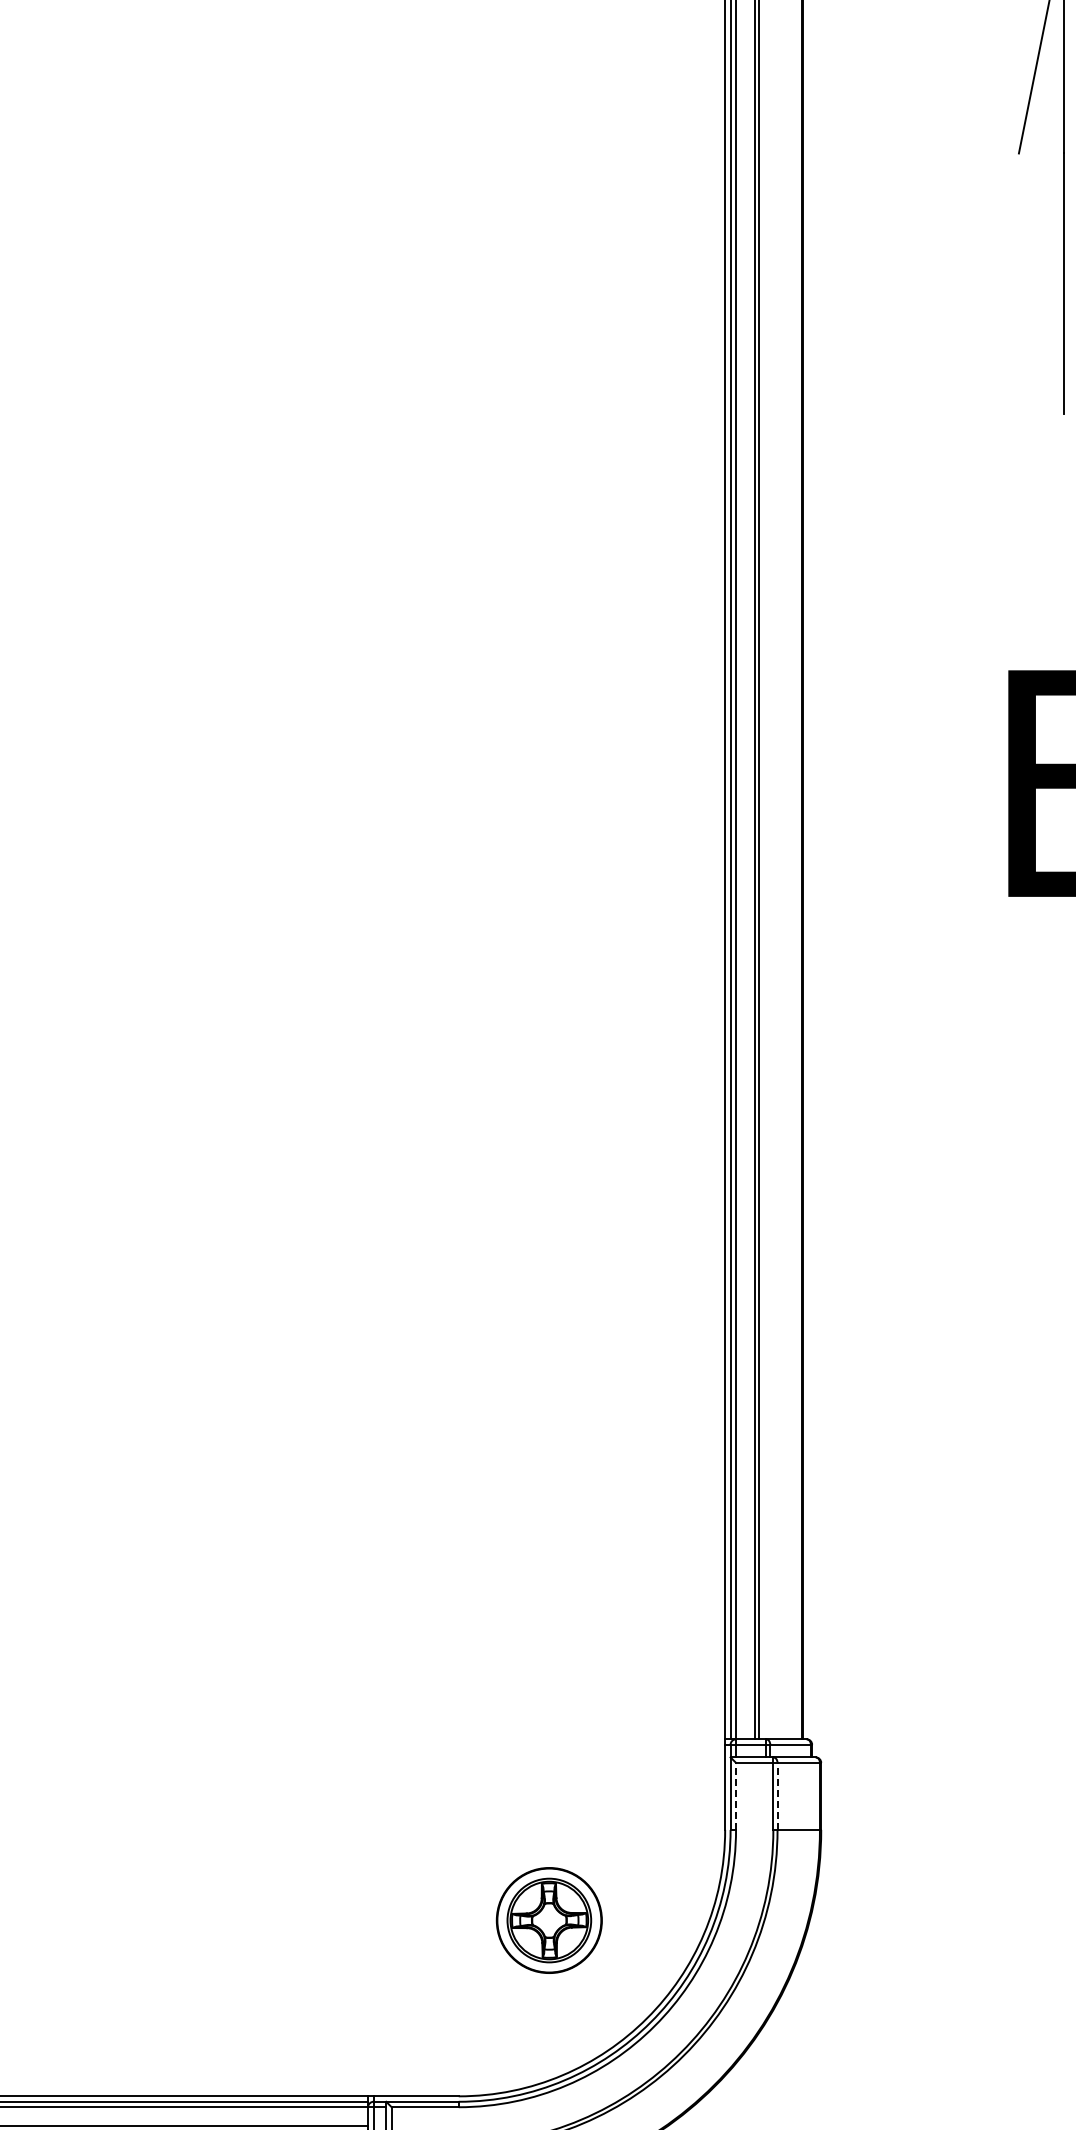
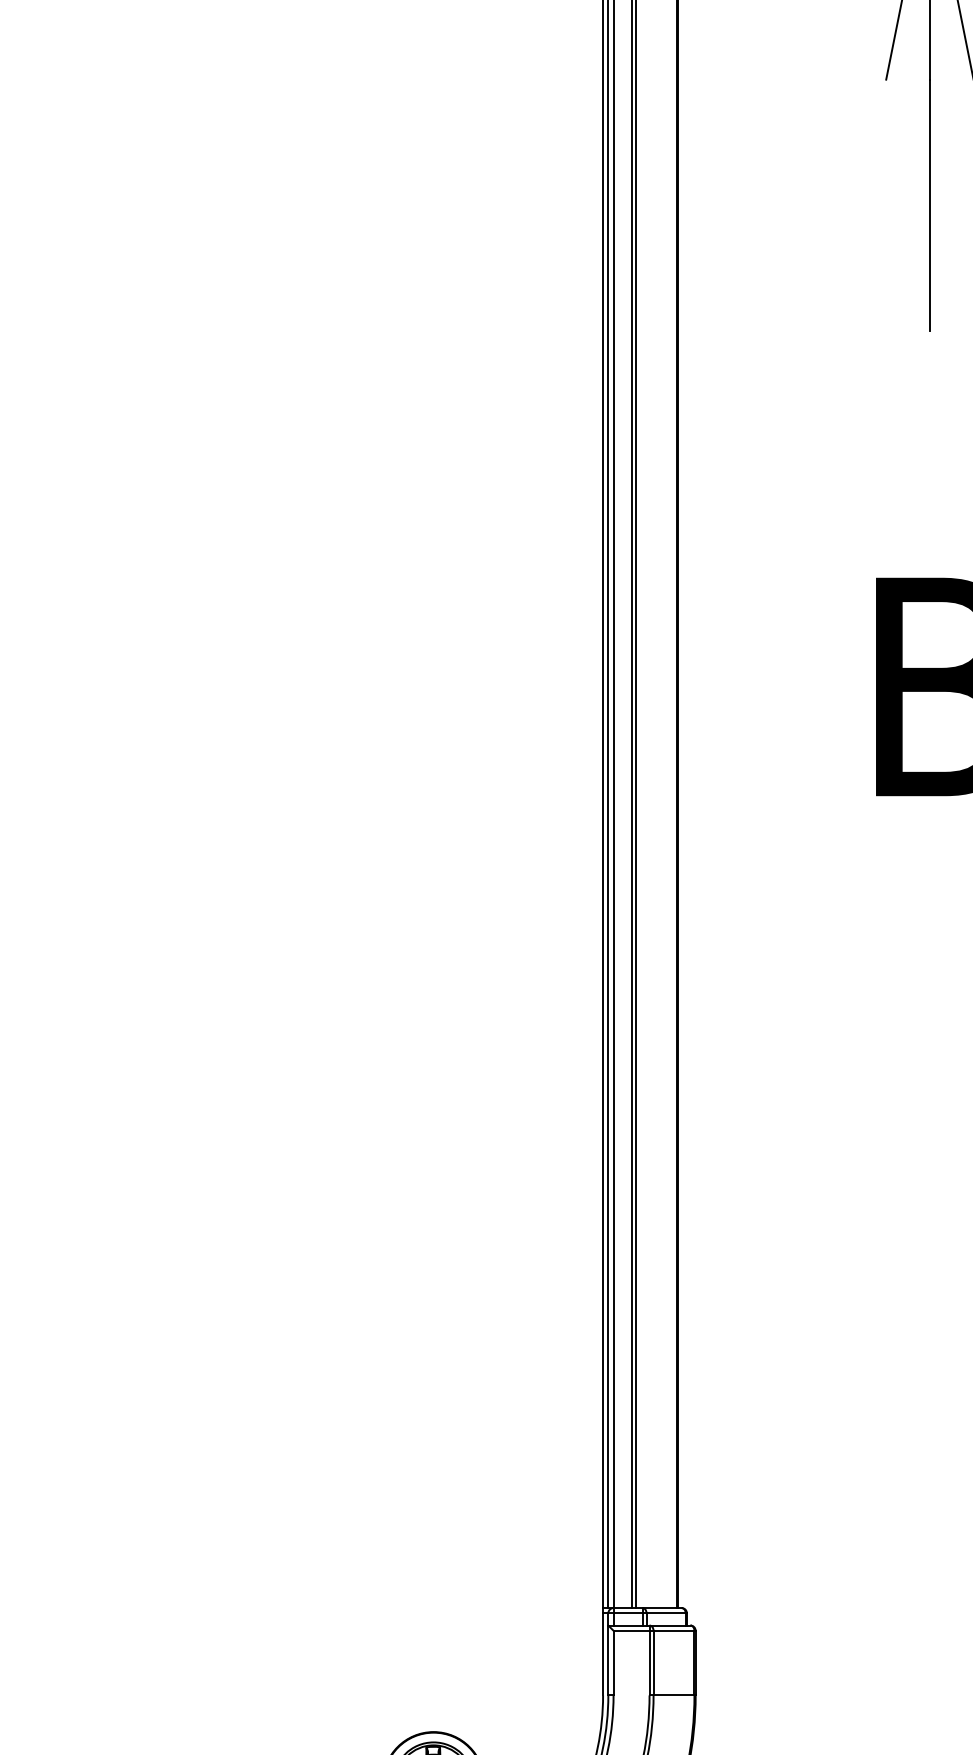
line: (736, 1796) -> (614, 1663), dashed -> solid
line: (777, 1796) -> (653, 1663), dashed -> solid

